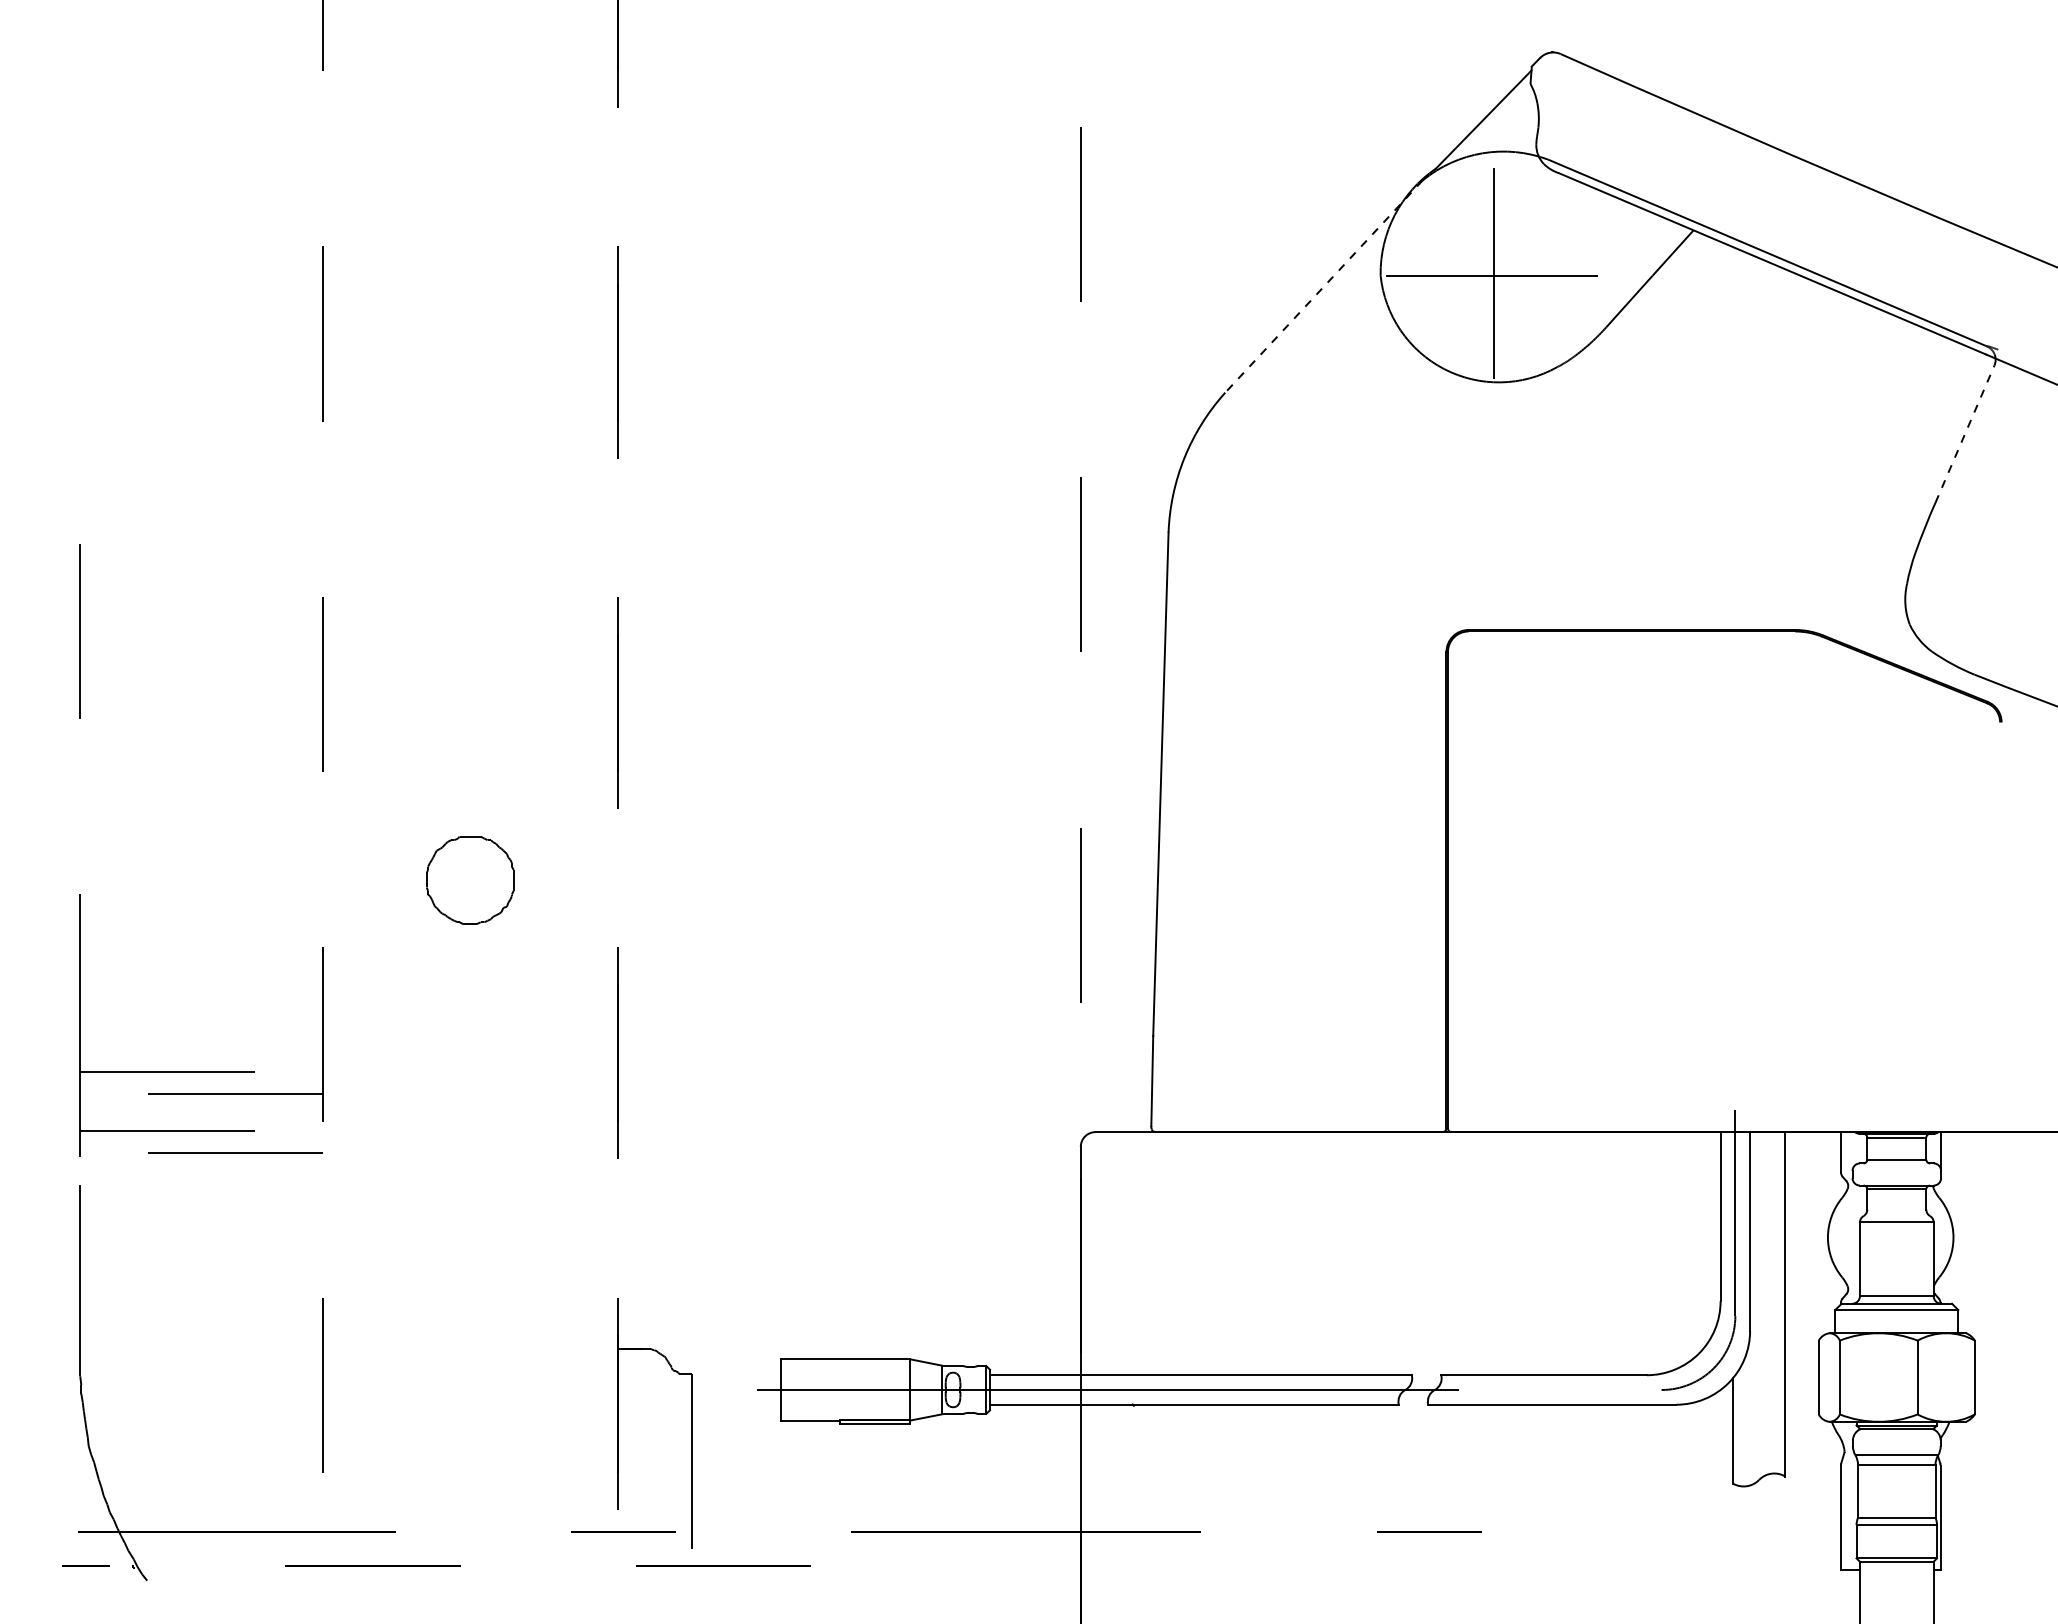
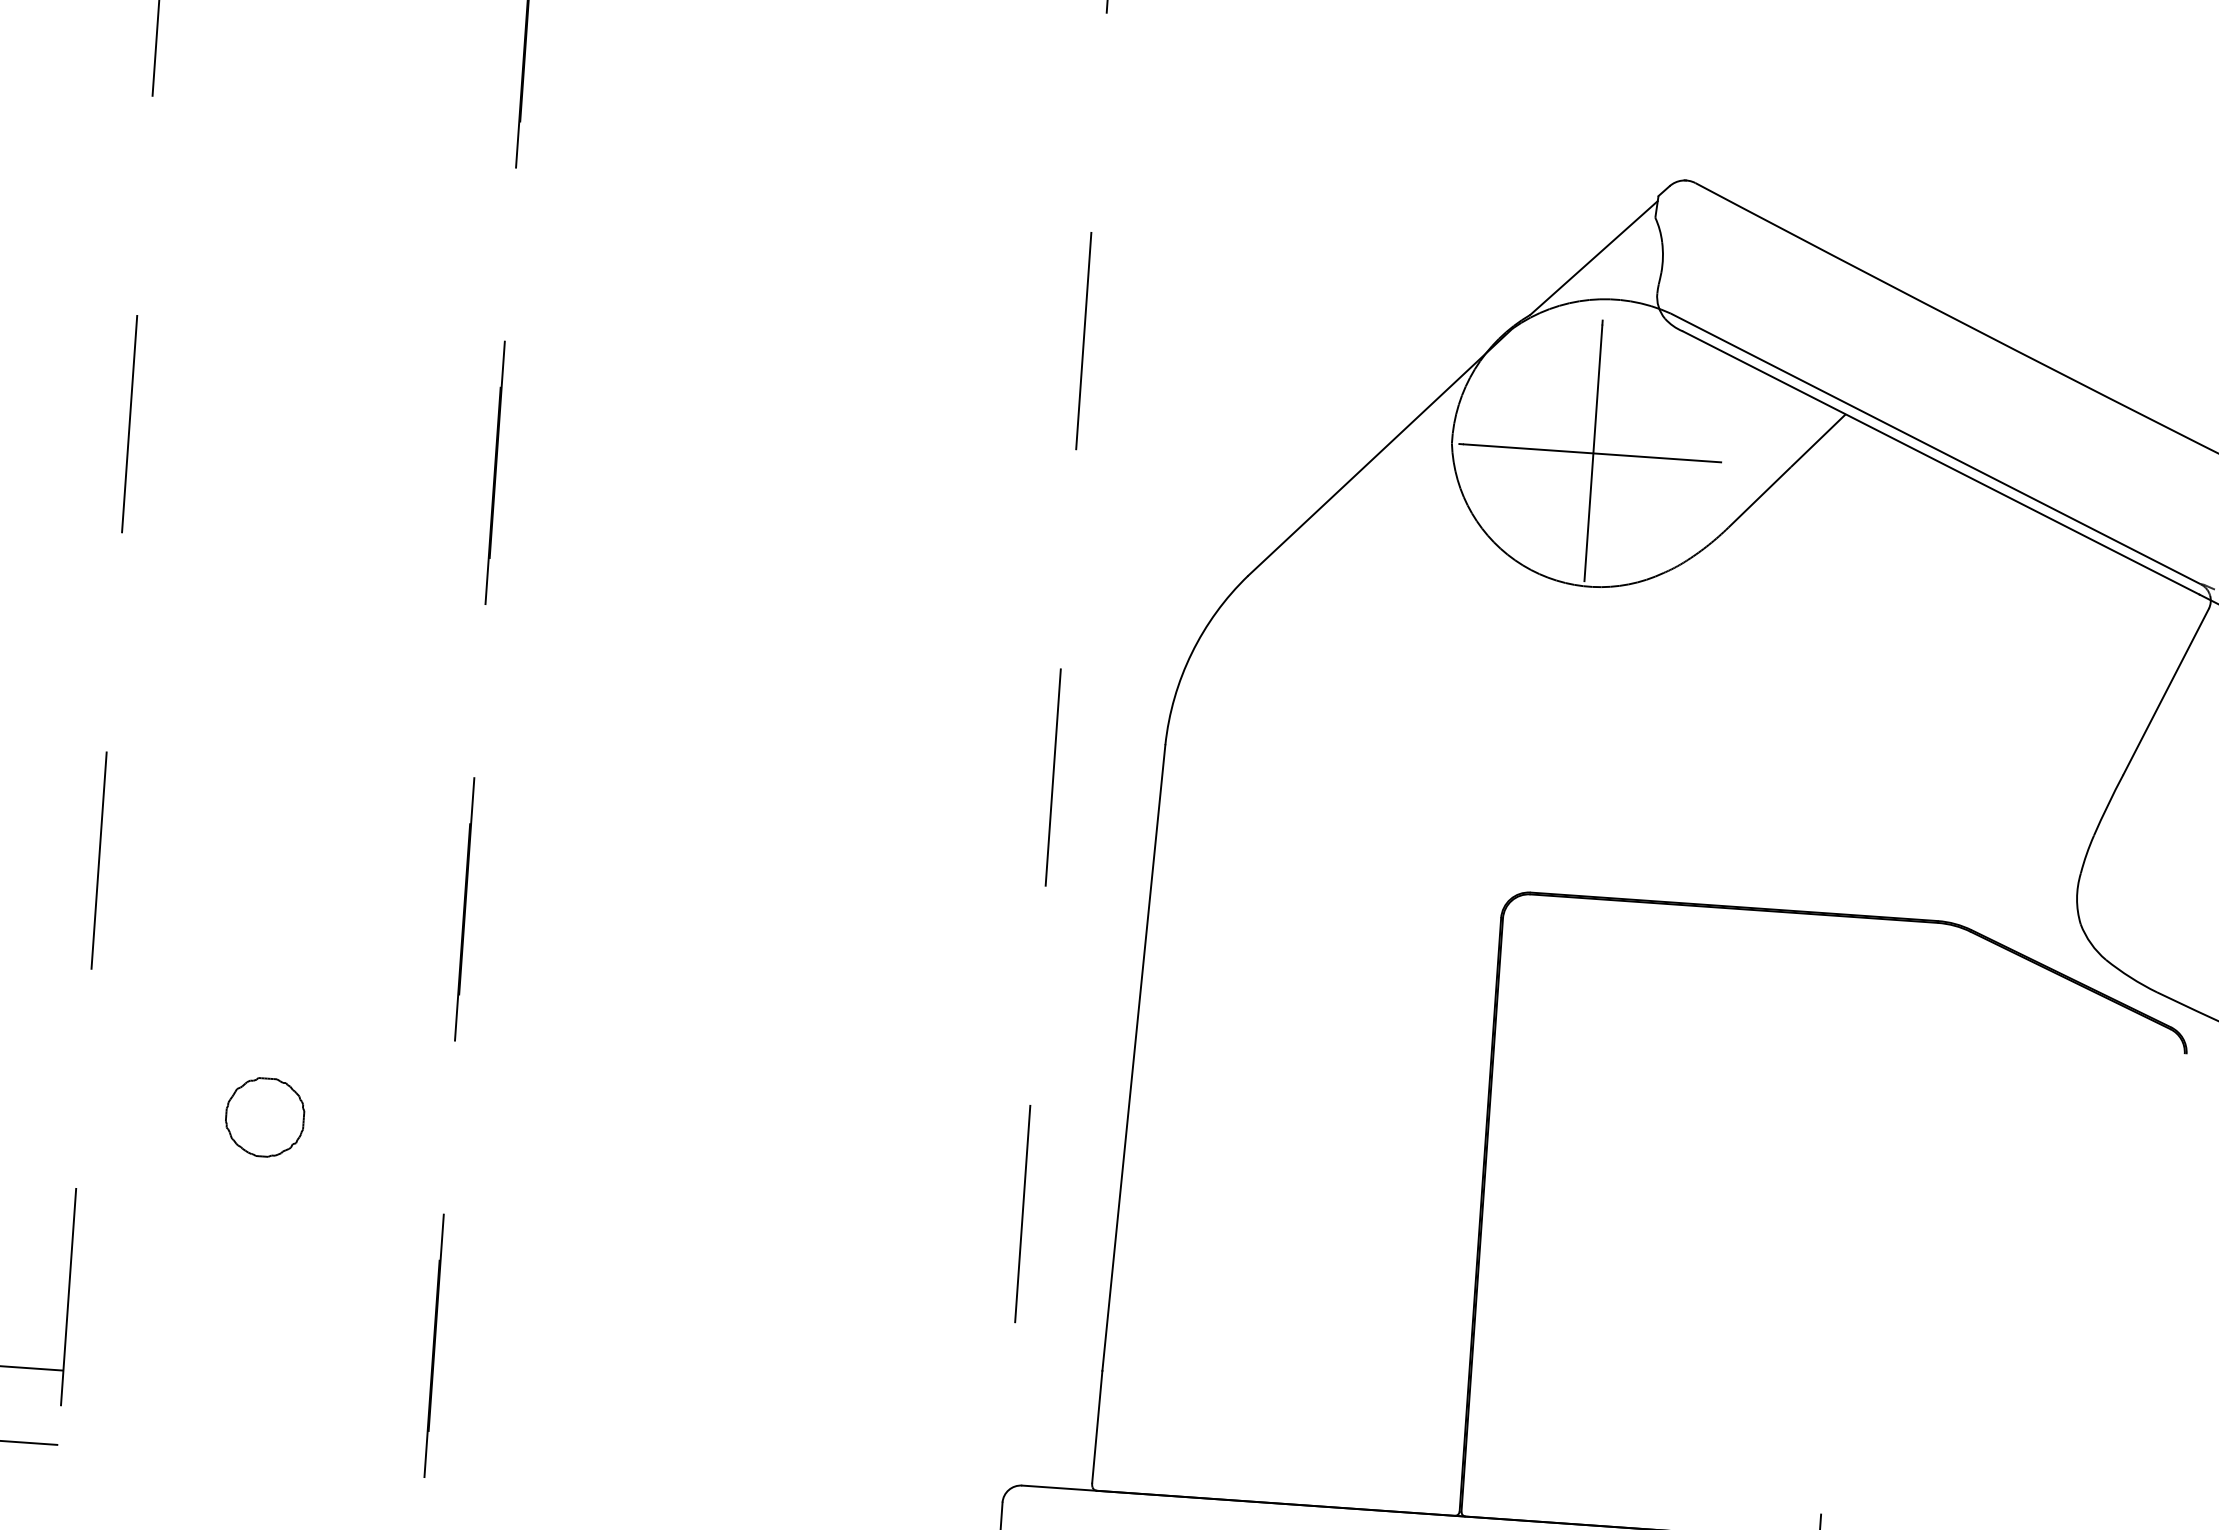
line: (1323, 286) -> (1379, 452), dashed -> solid
line: (1964, 434) -> (2165, 692), dashed -> solid
part: (469, 880) -> (264, 1117), size x0.71

